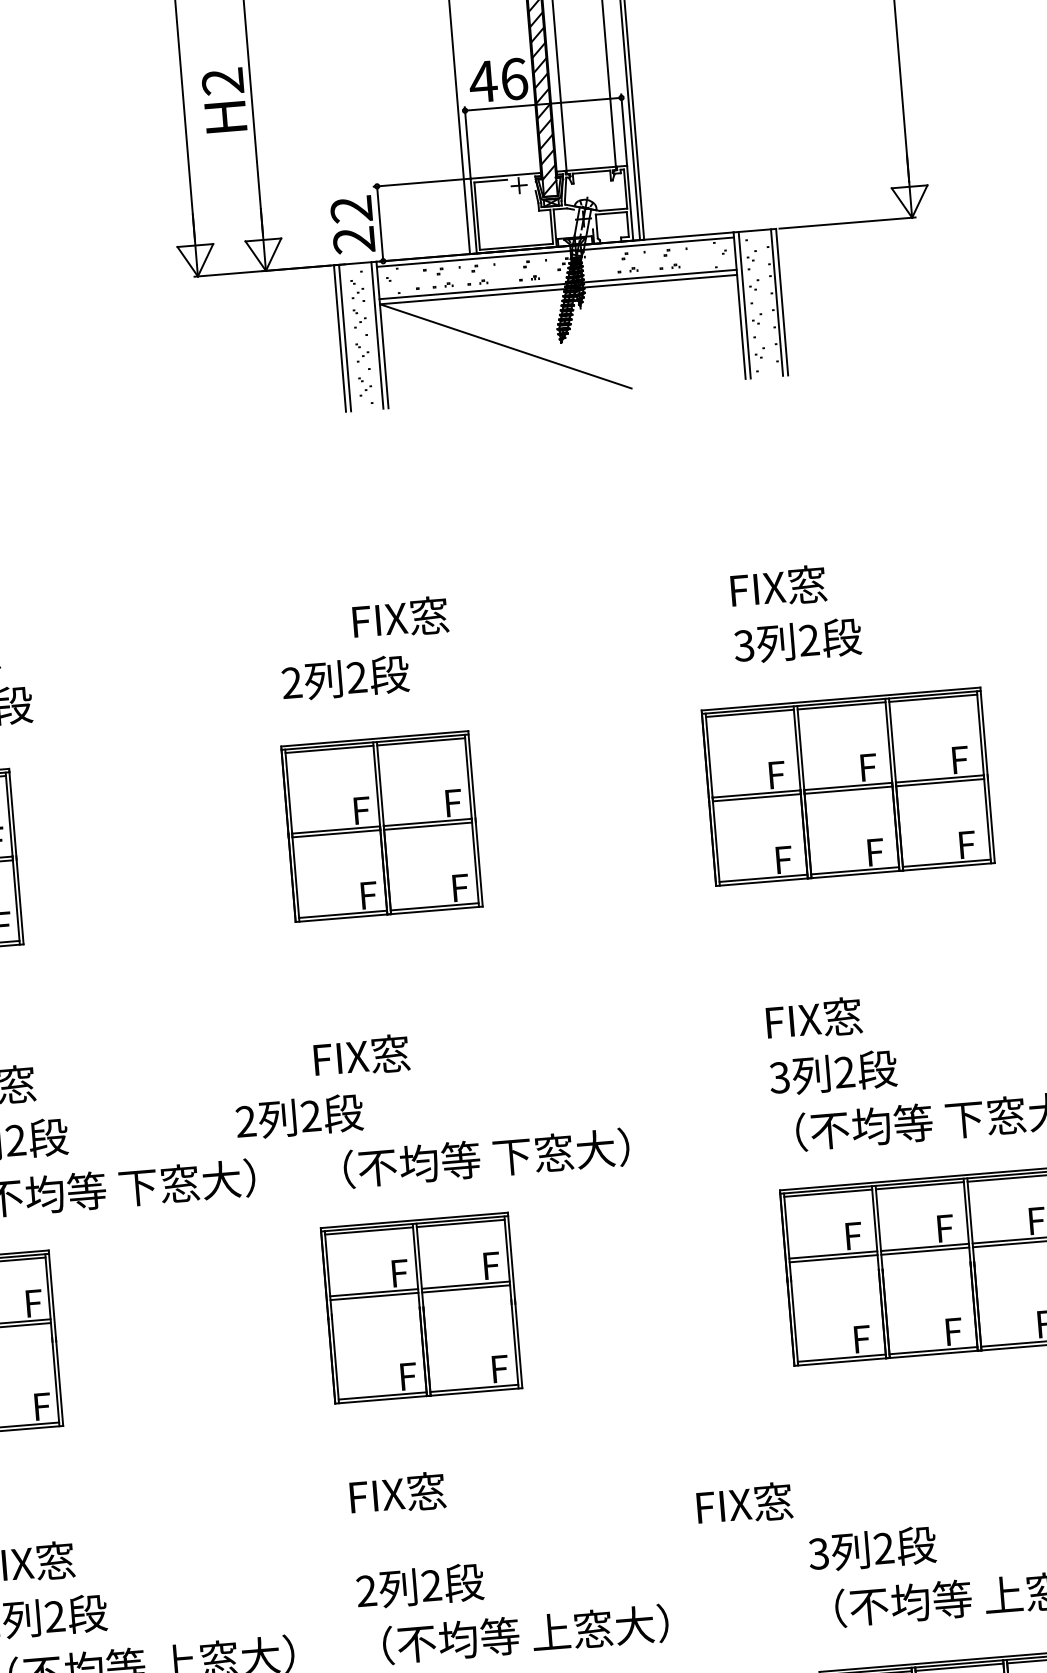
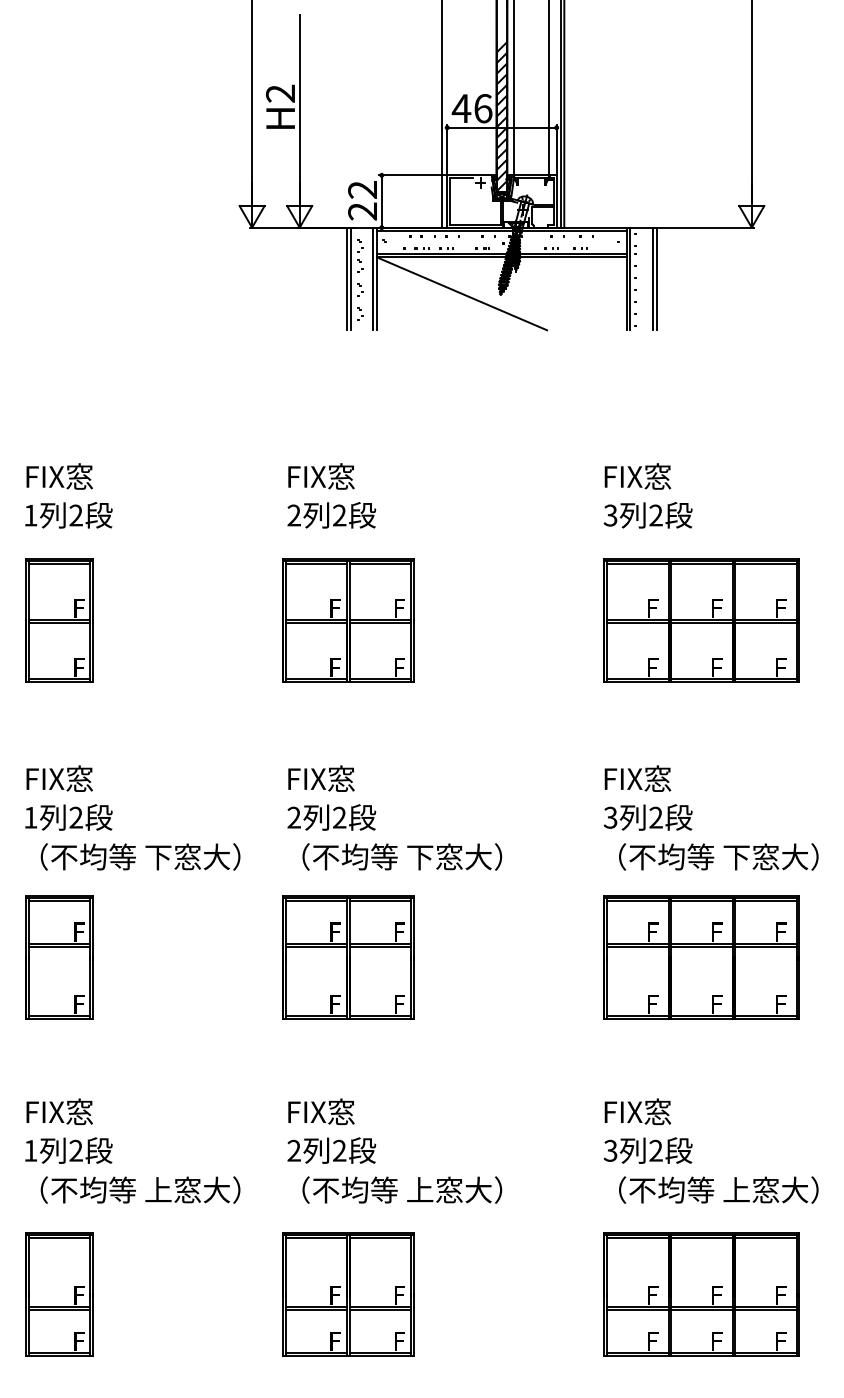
text: (400, 617) -> (321, 476), moved
part: (847, 786) -> (701, 620), moved
text: (299, 1116) -> (331, 817), moved
text: (397, 1493) -> (321, 1111), moved
text: (744, 1503) -> (637, 1111), moved

